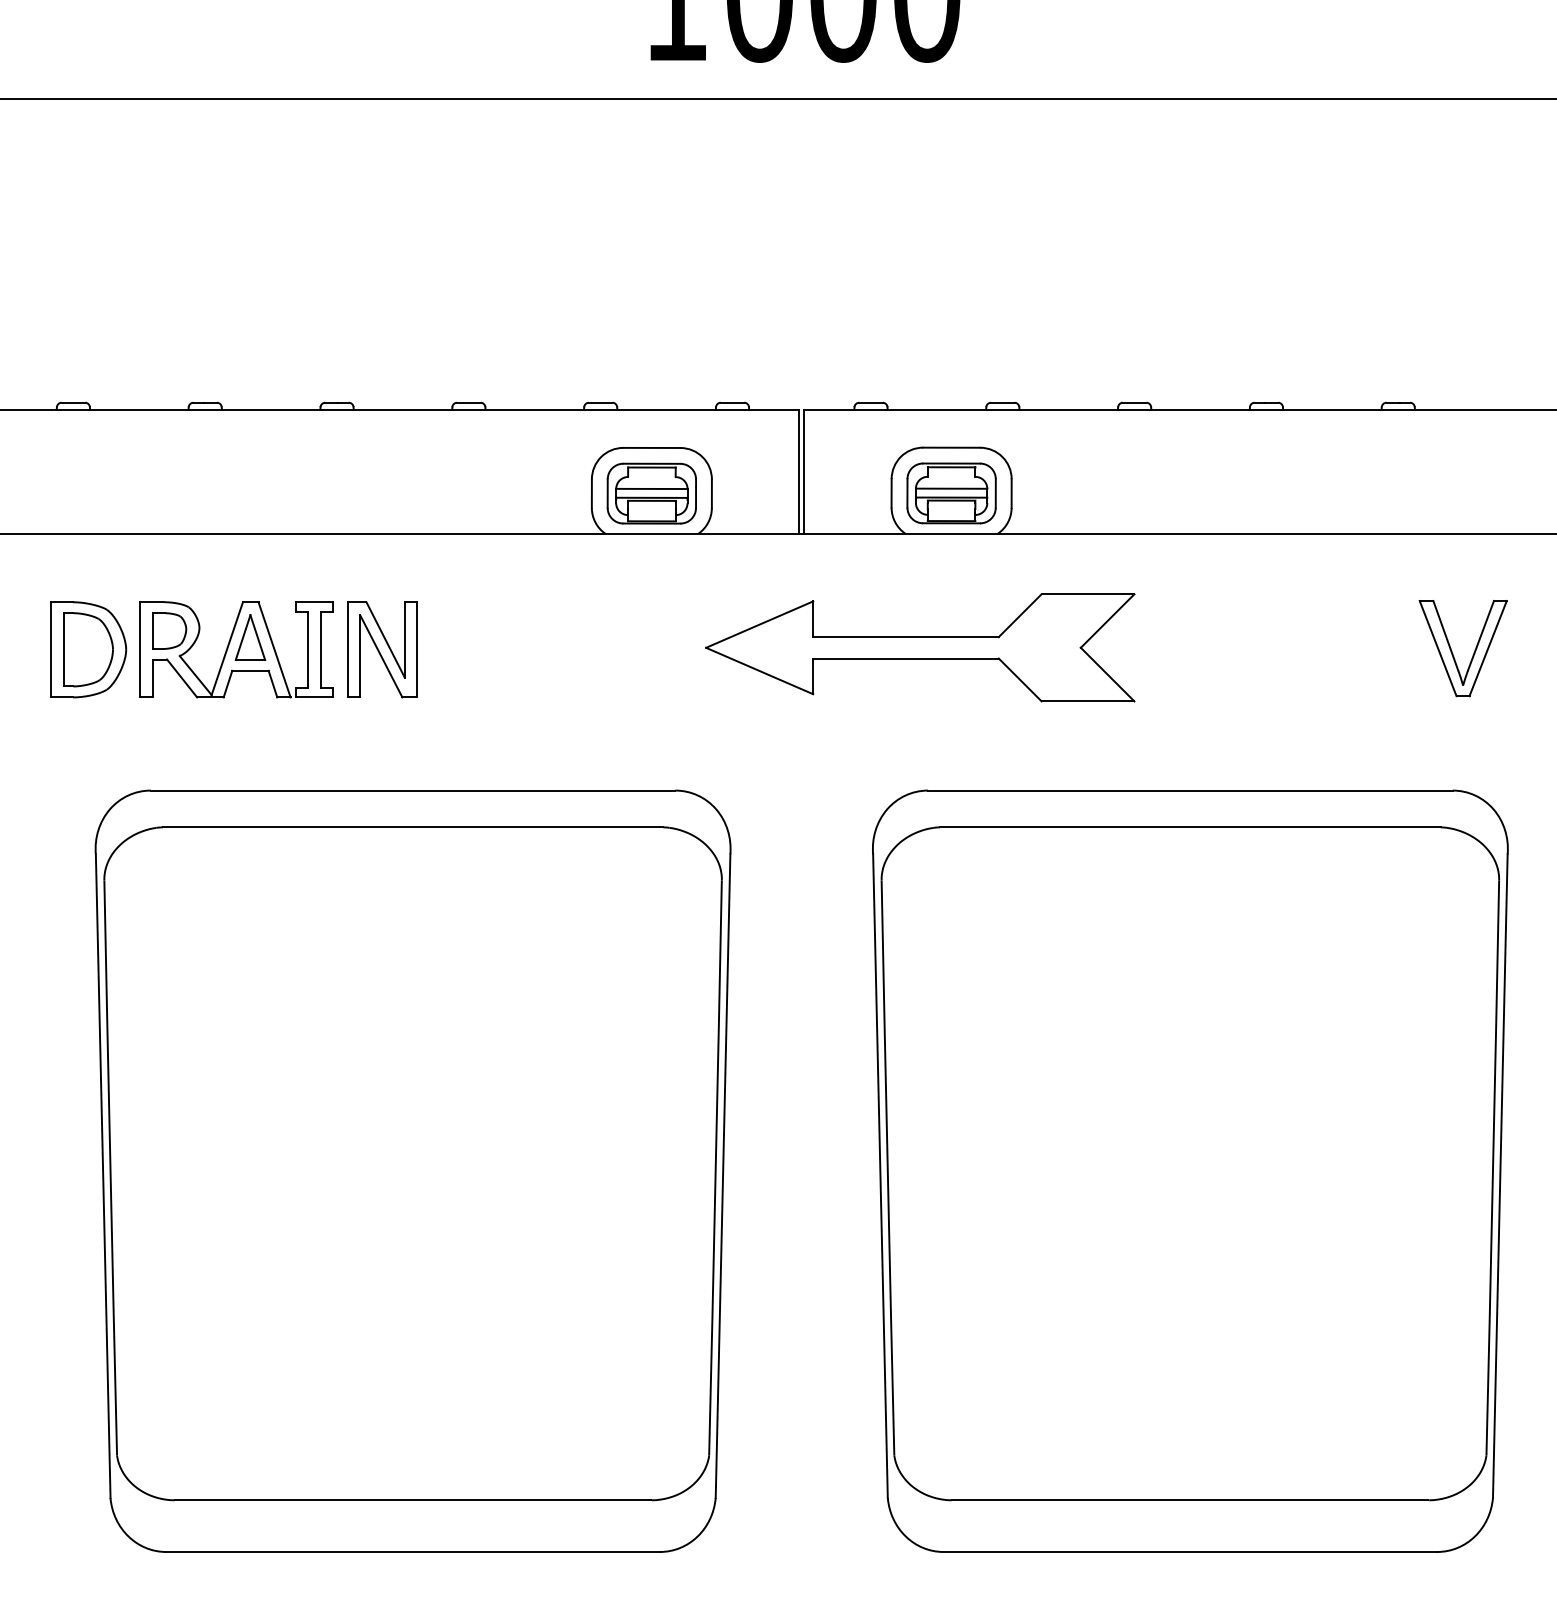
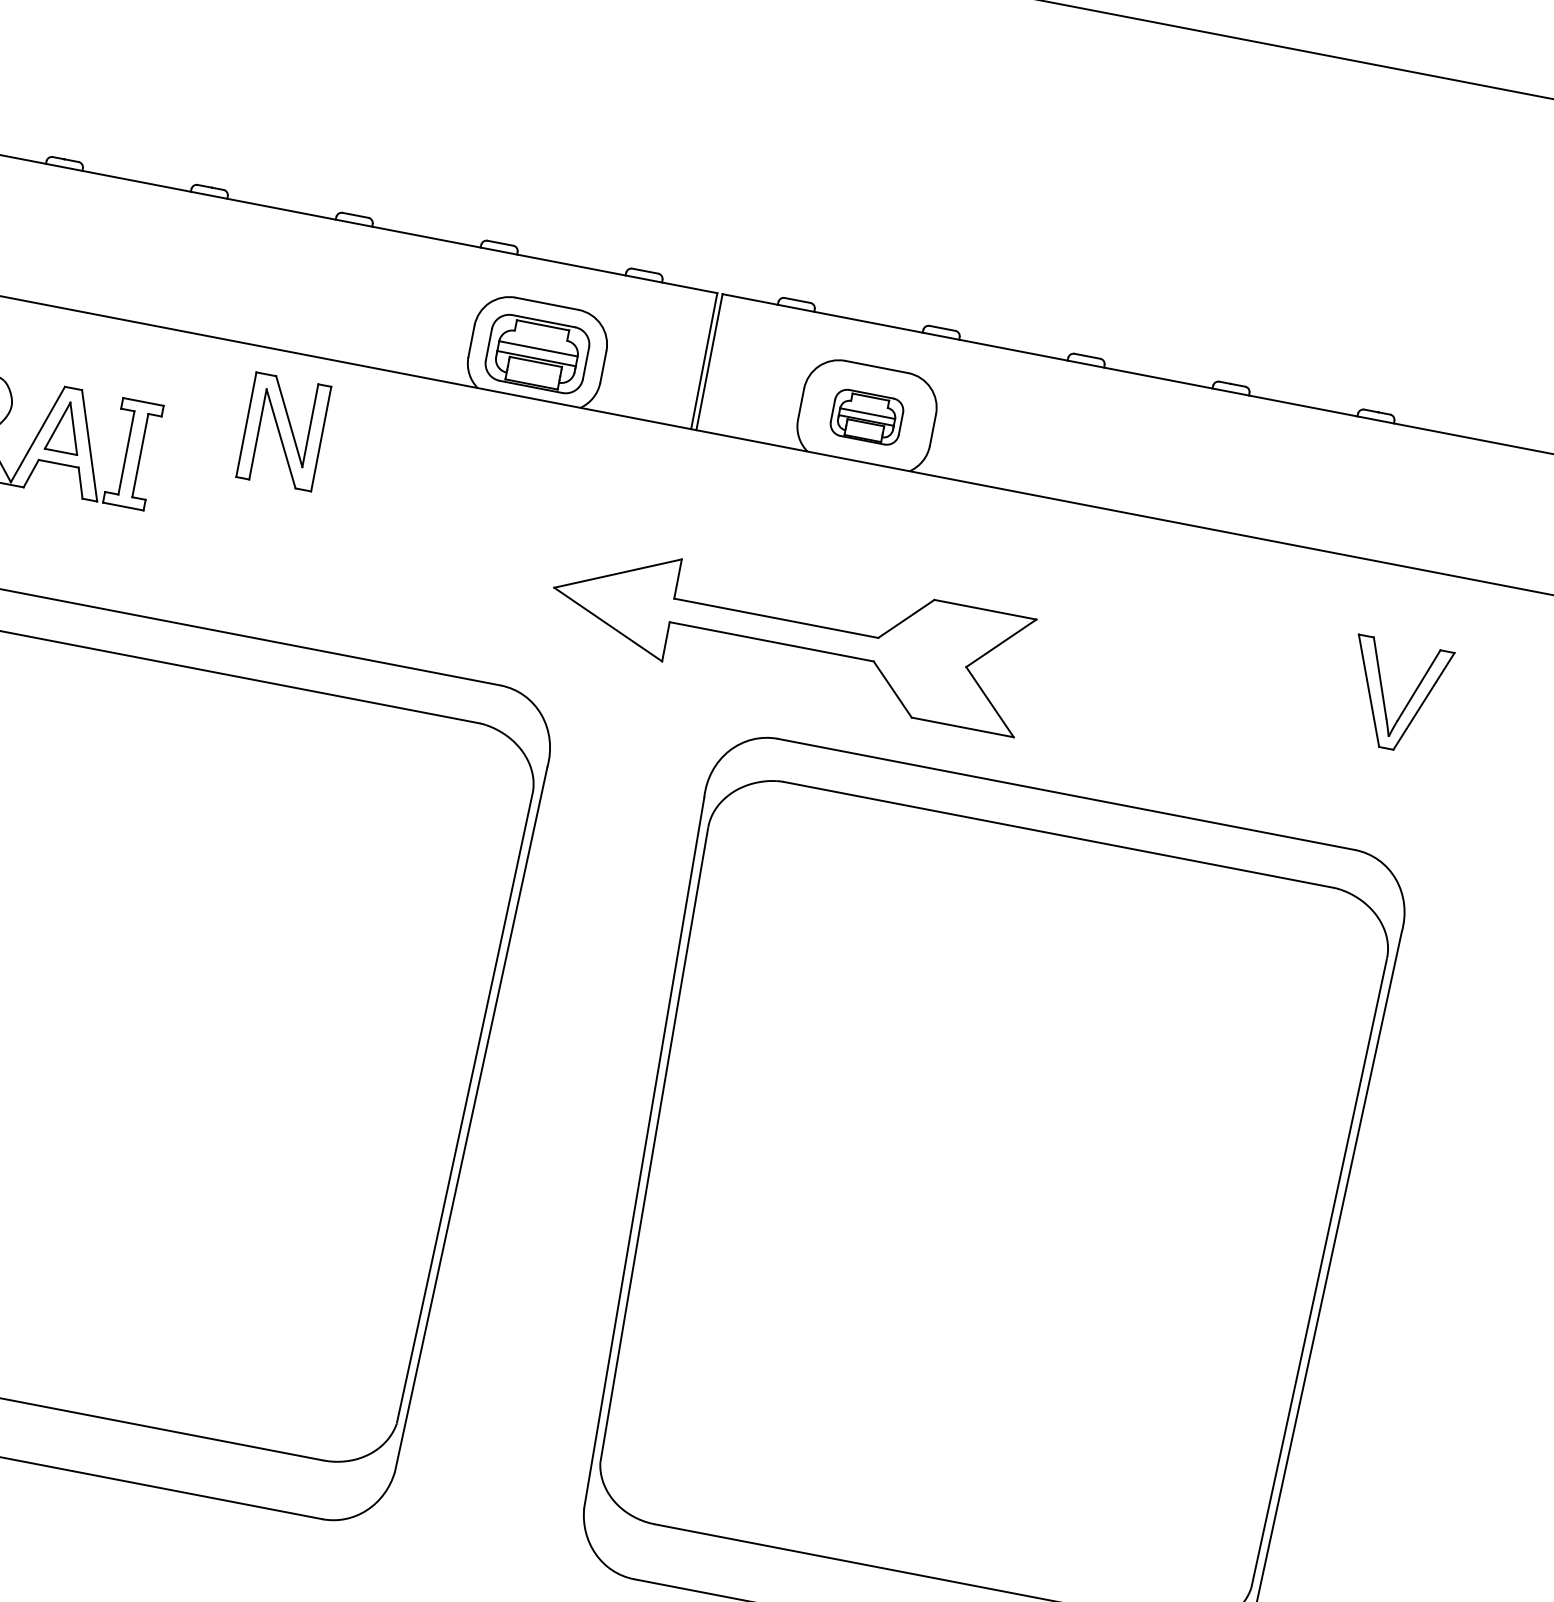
part: (951, 493) -> (866, 417), size x0.7
part: (920, 647) -> (790, 632), moved
part: (382, 649) -> (283, 431), moved

